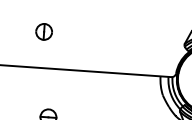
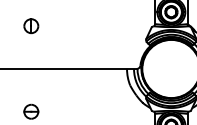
part: (44, 32) -> (31, 26), moved

